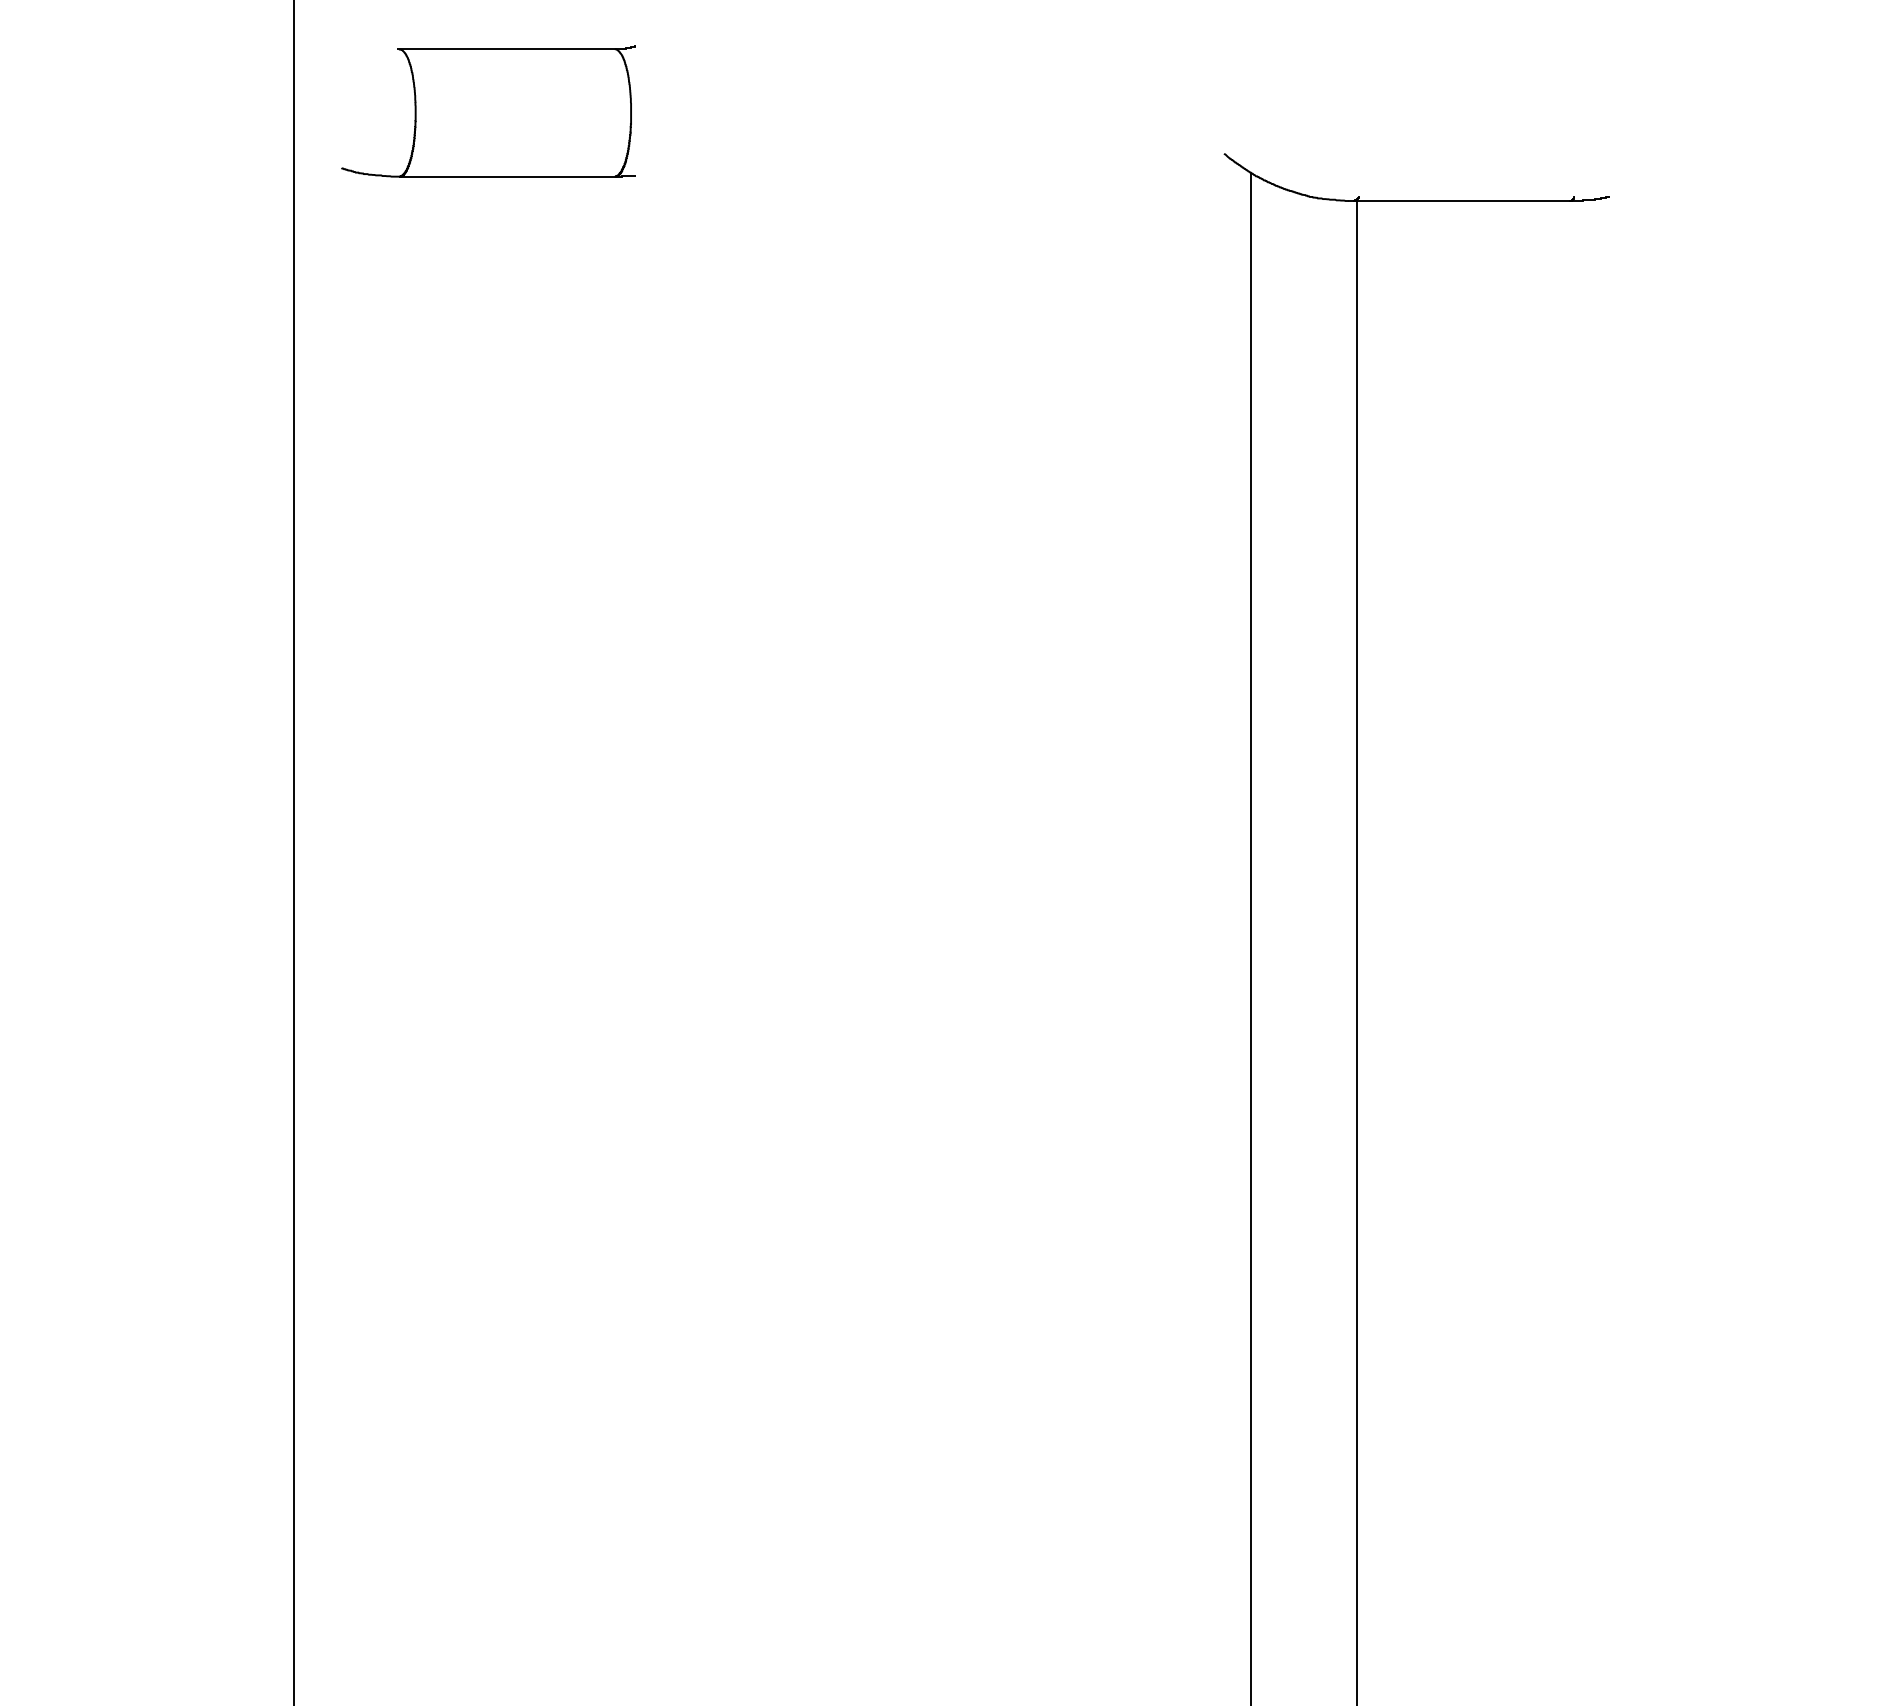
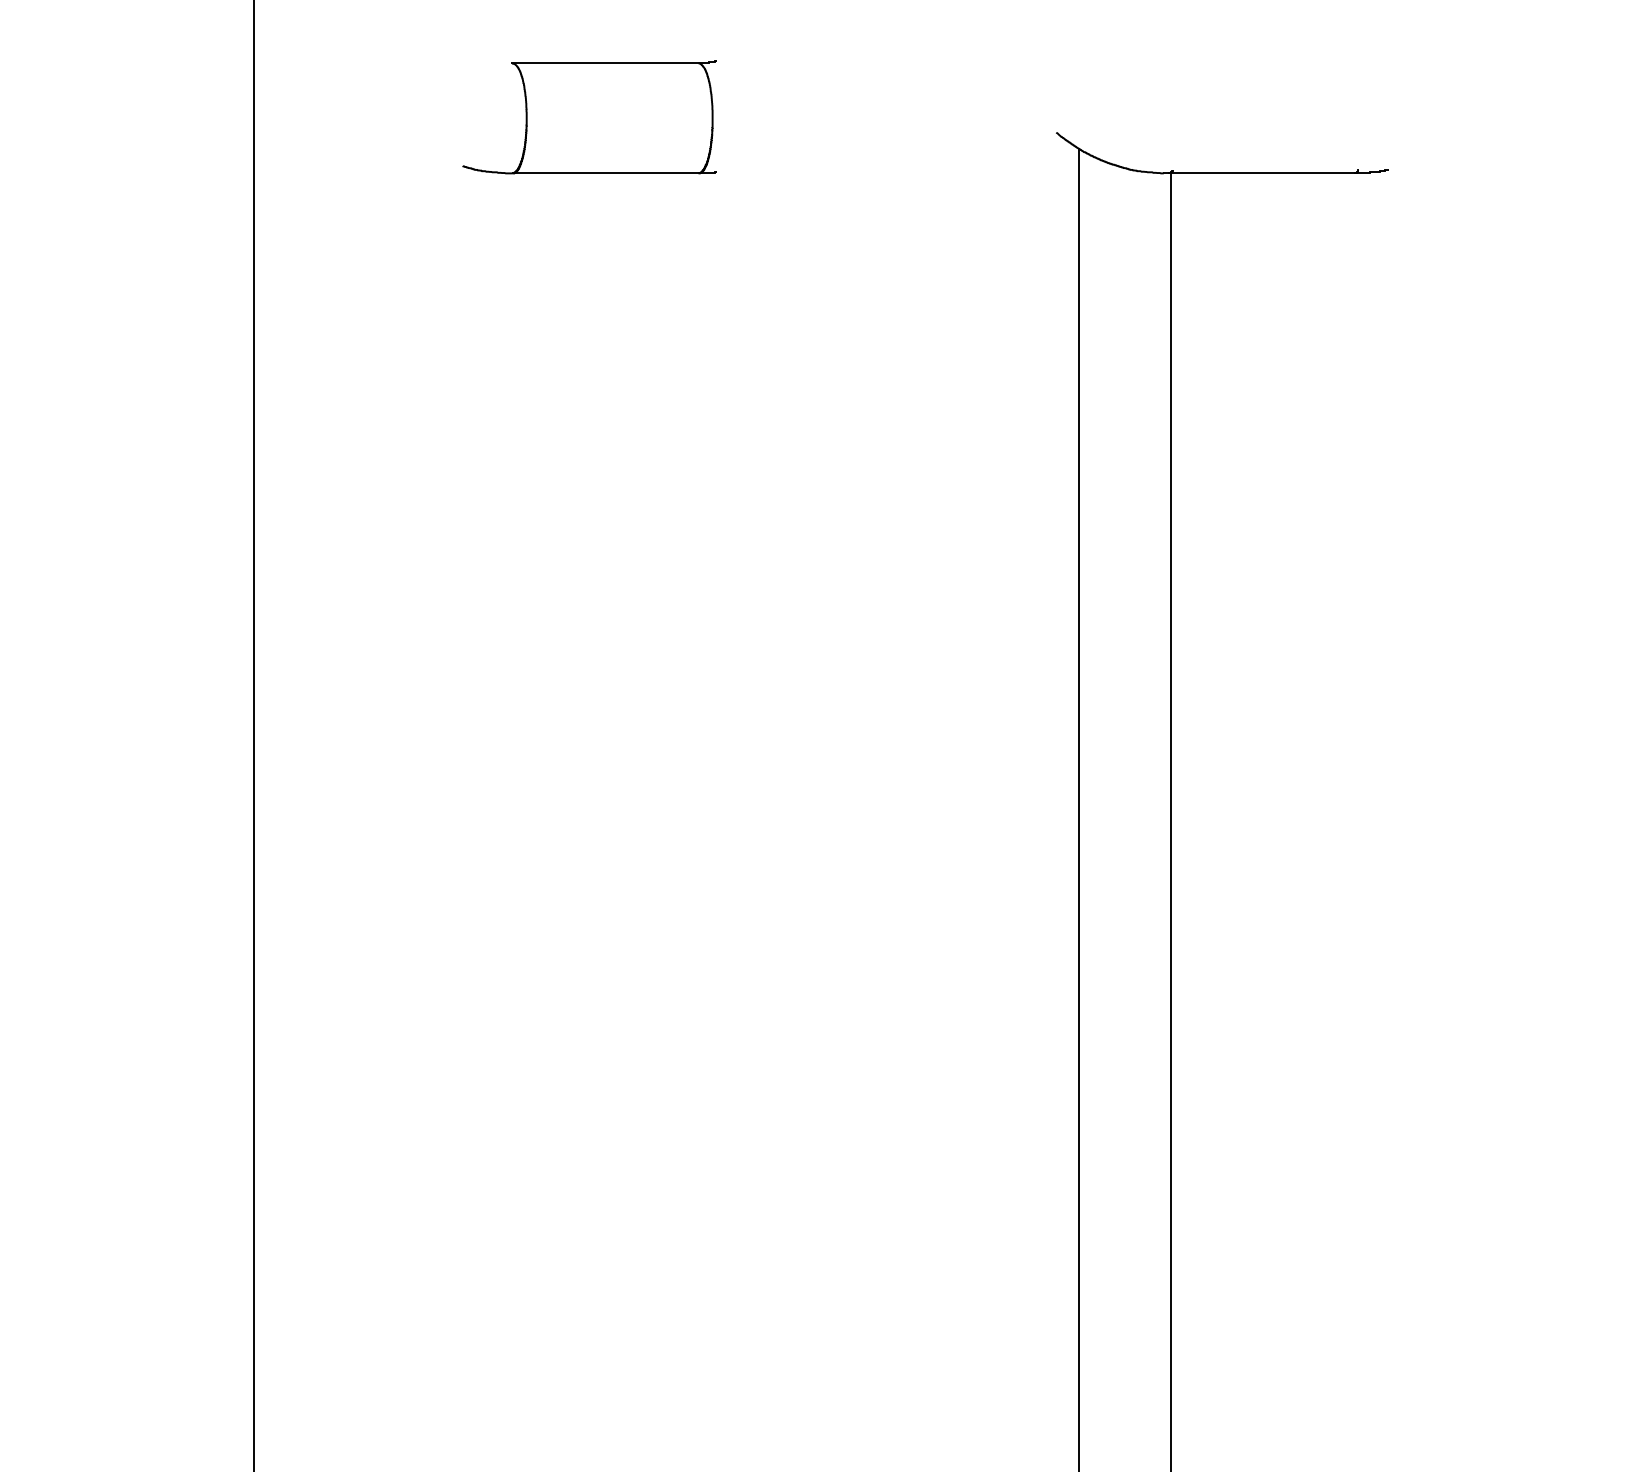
part: (488, 111) -> (589, 117), moved

